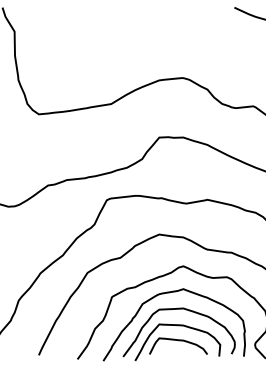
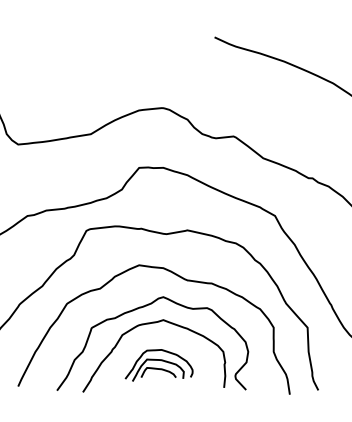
part: (178, 334) -> (158, 365), size x0.6

